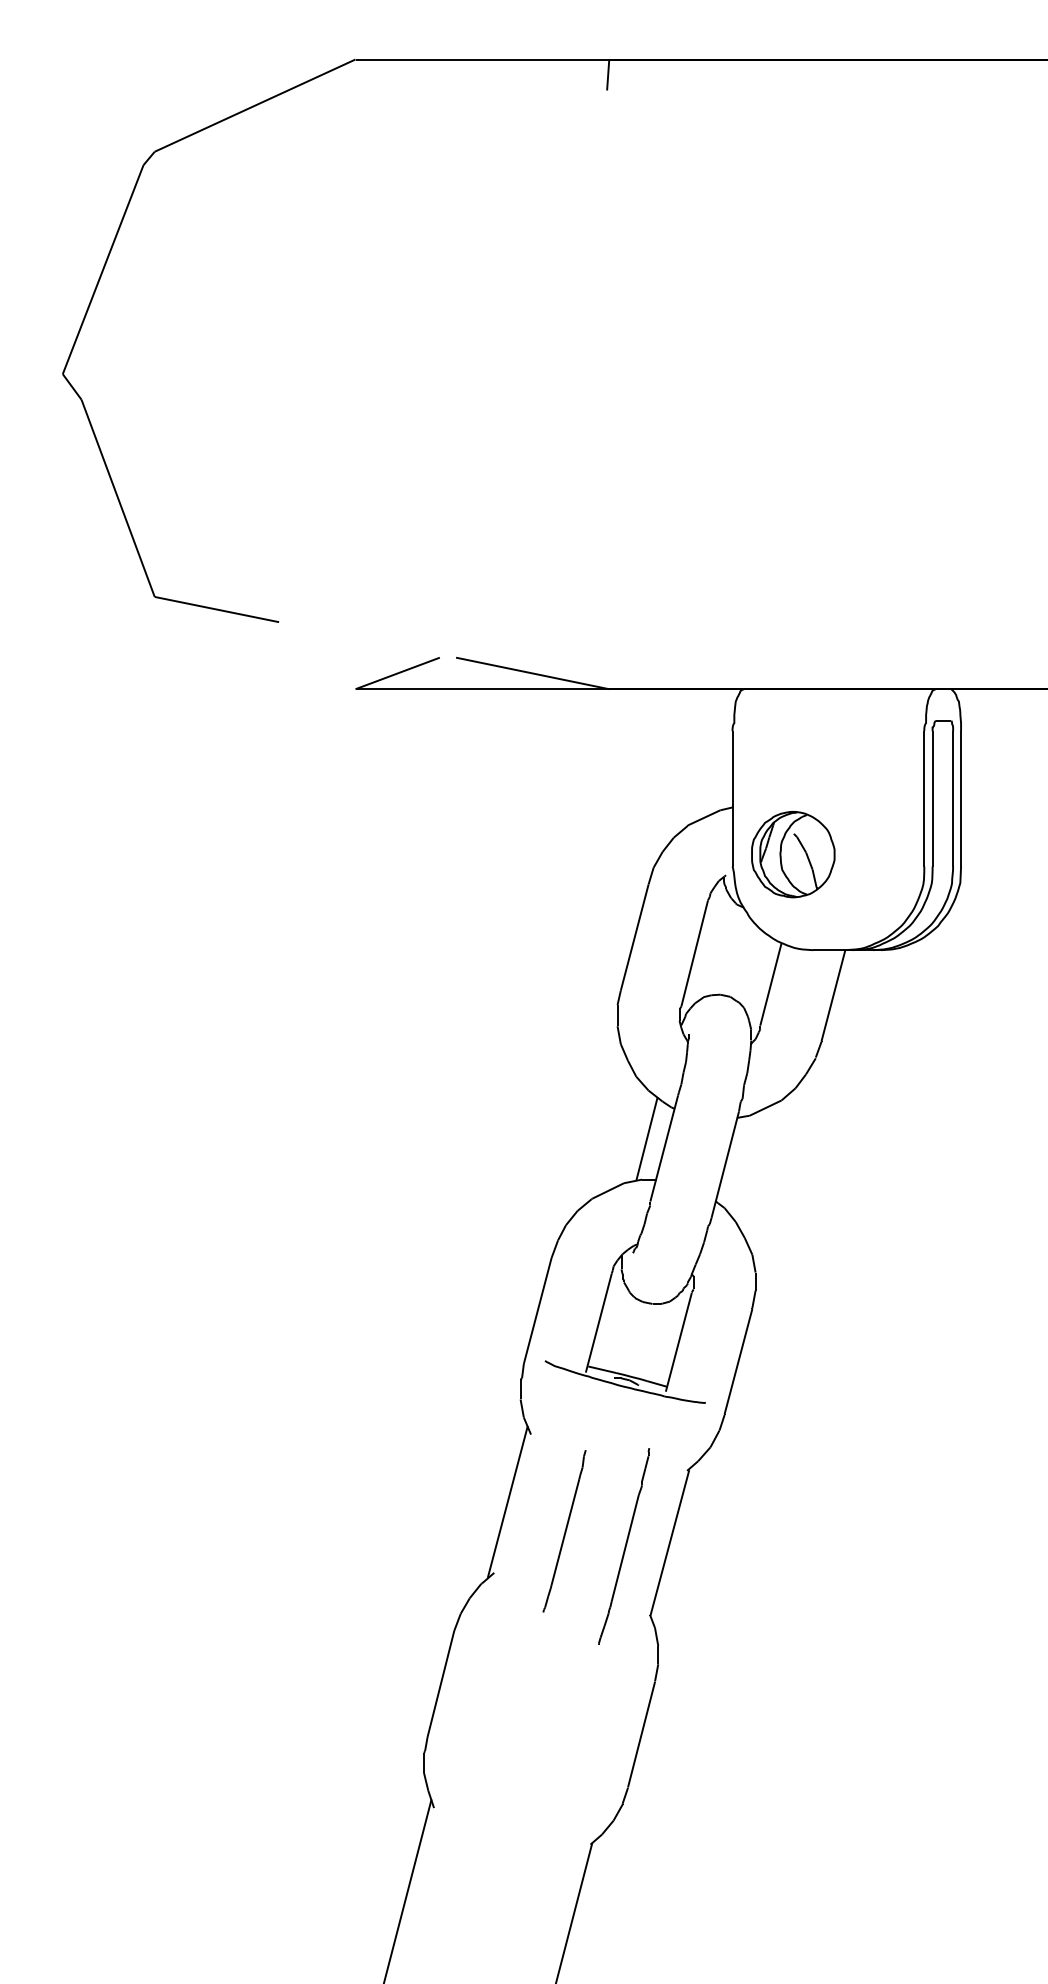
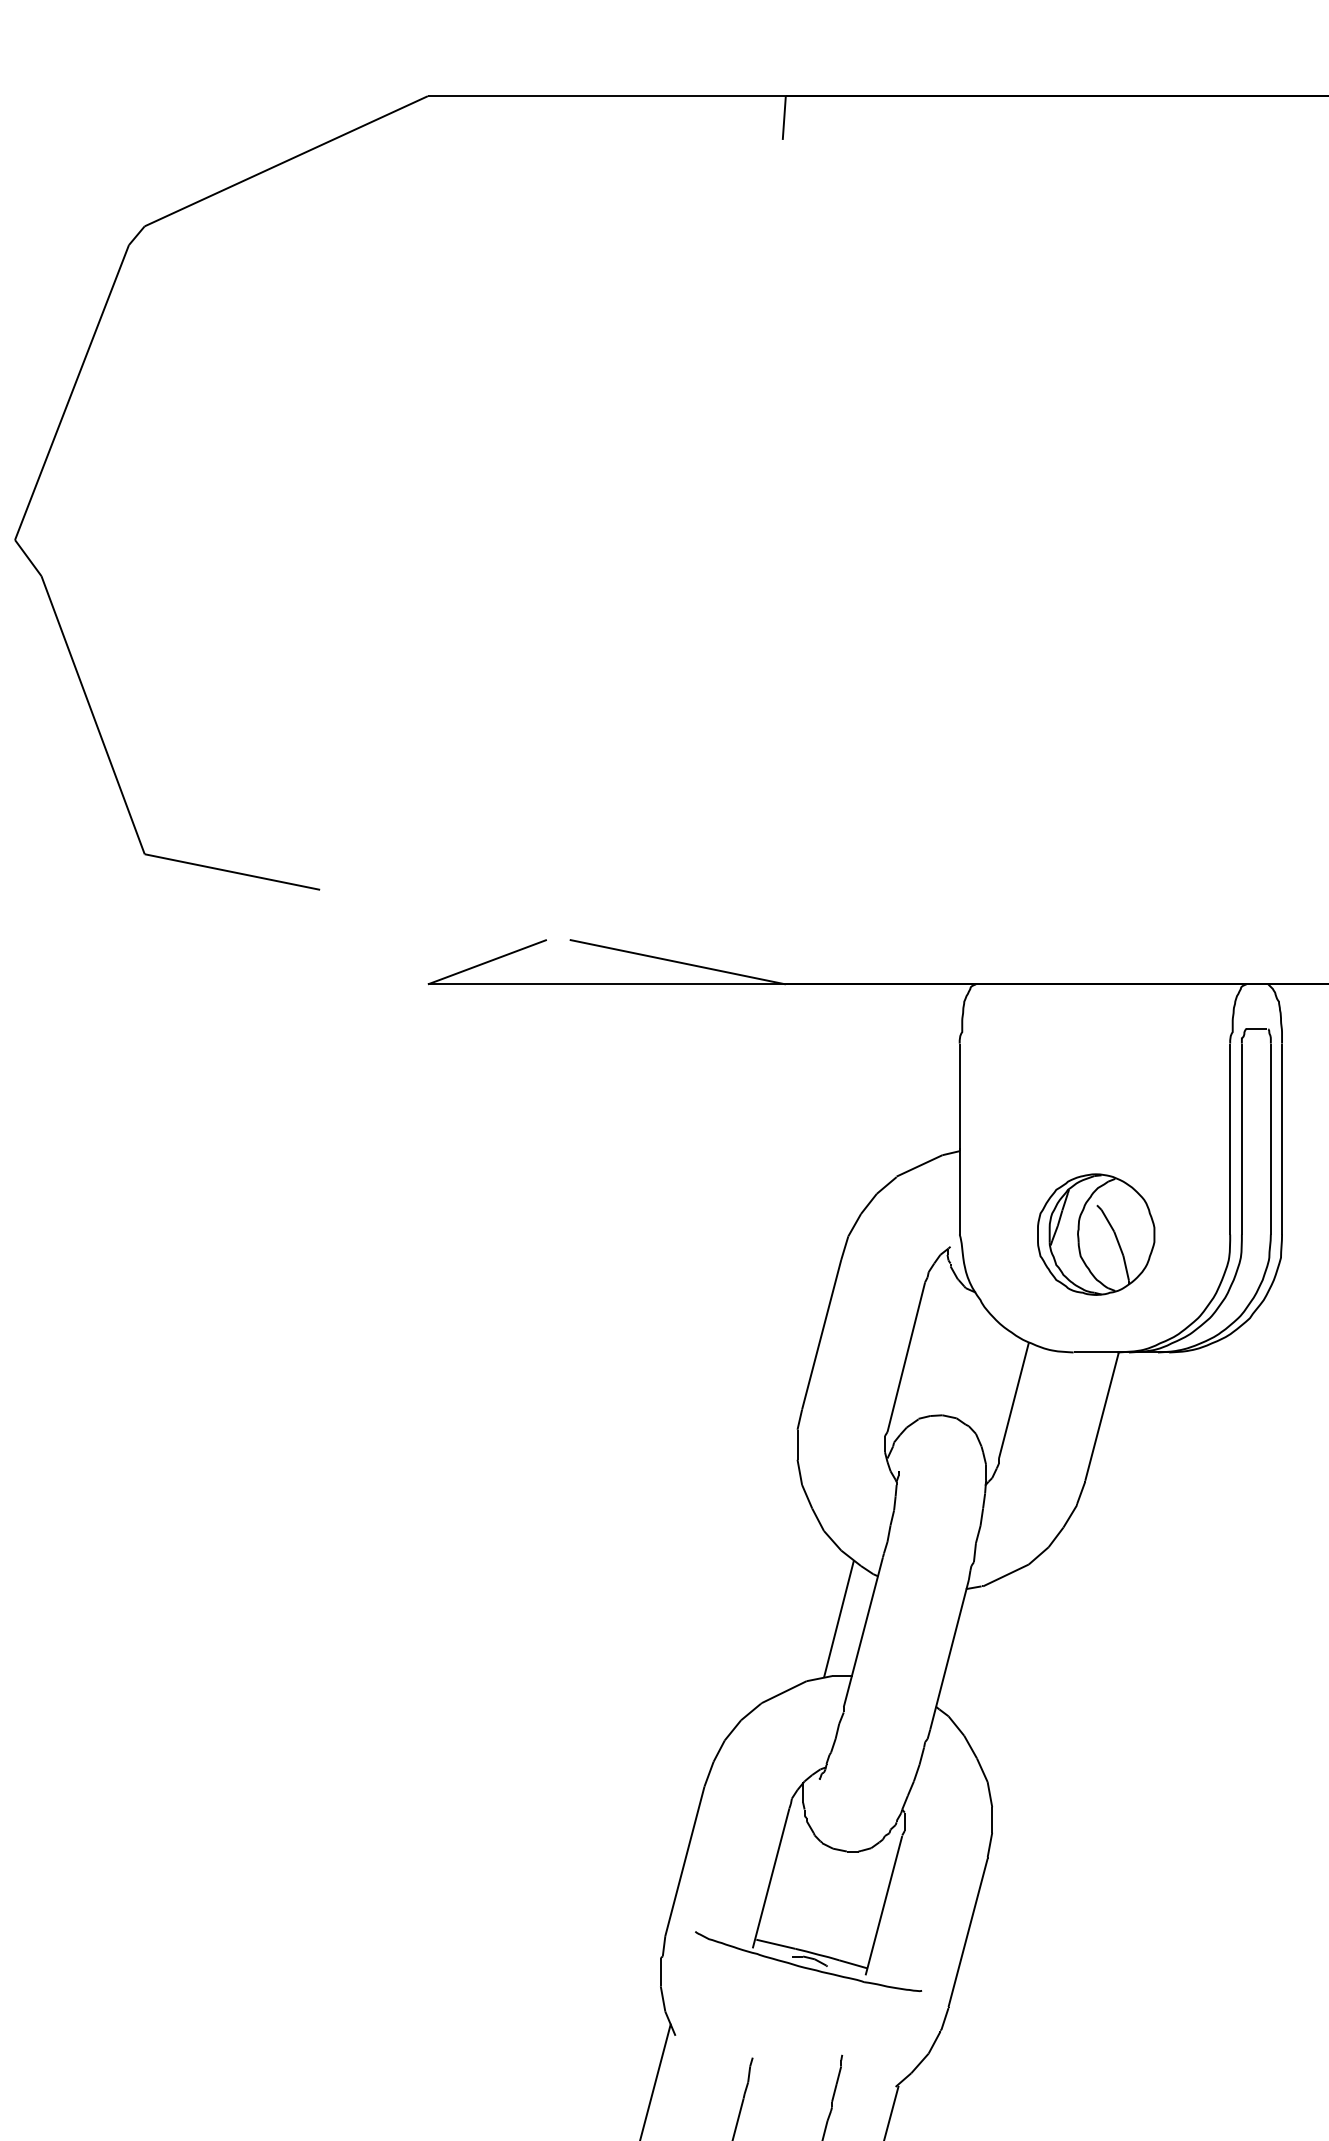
part: (793, 854) -> (1096, 1234), moved

